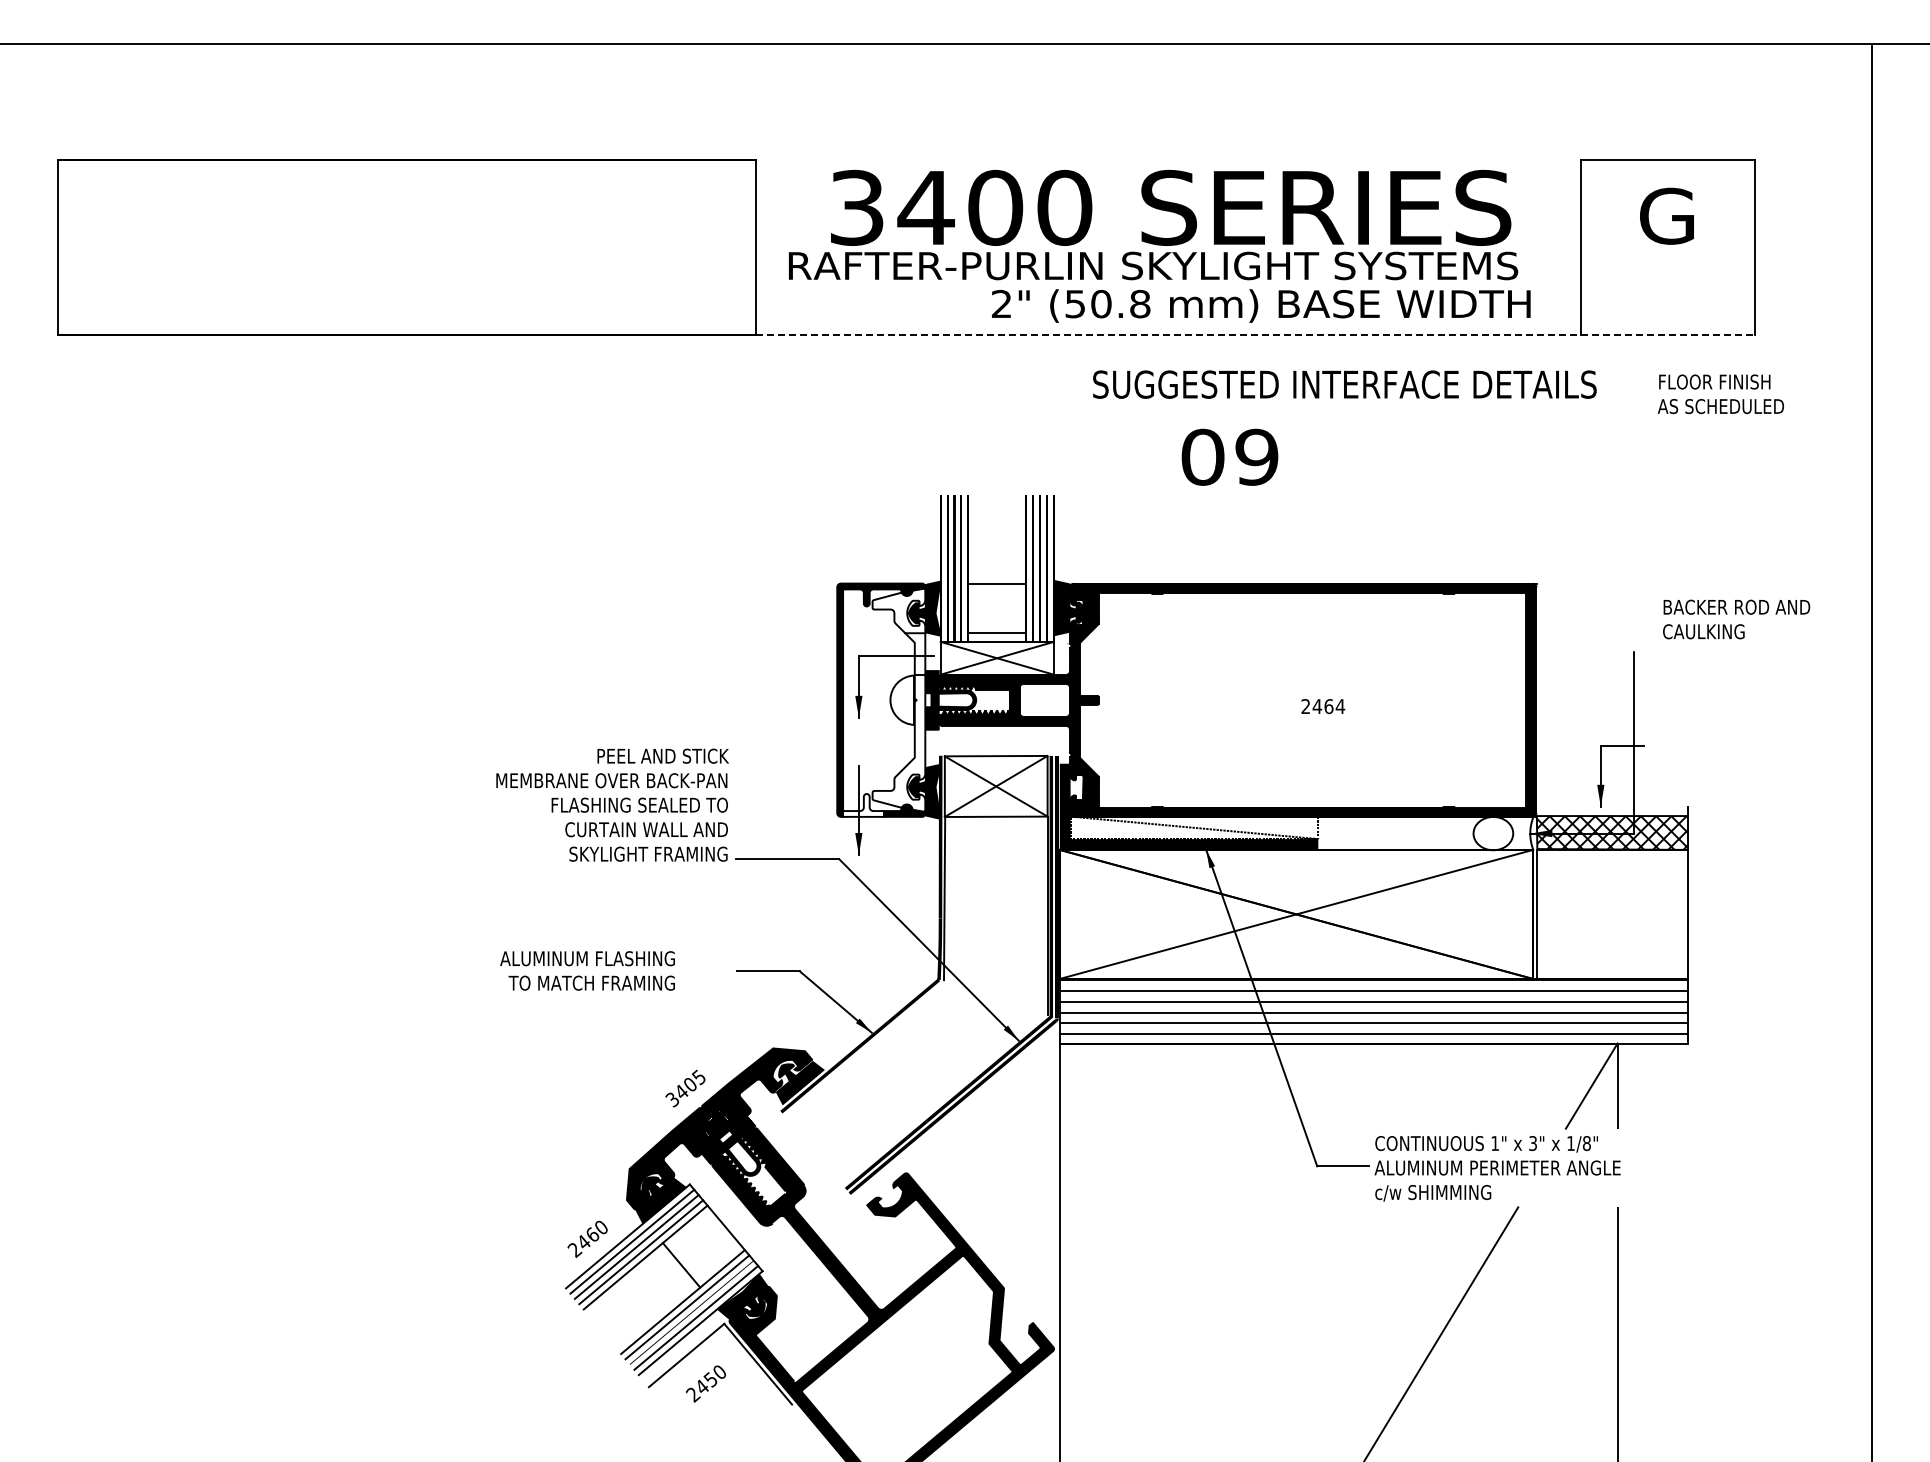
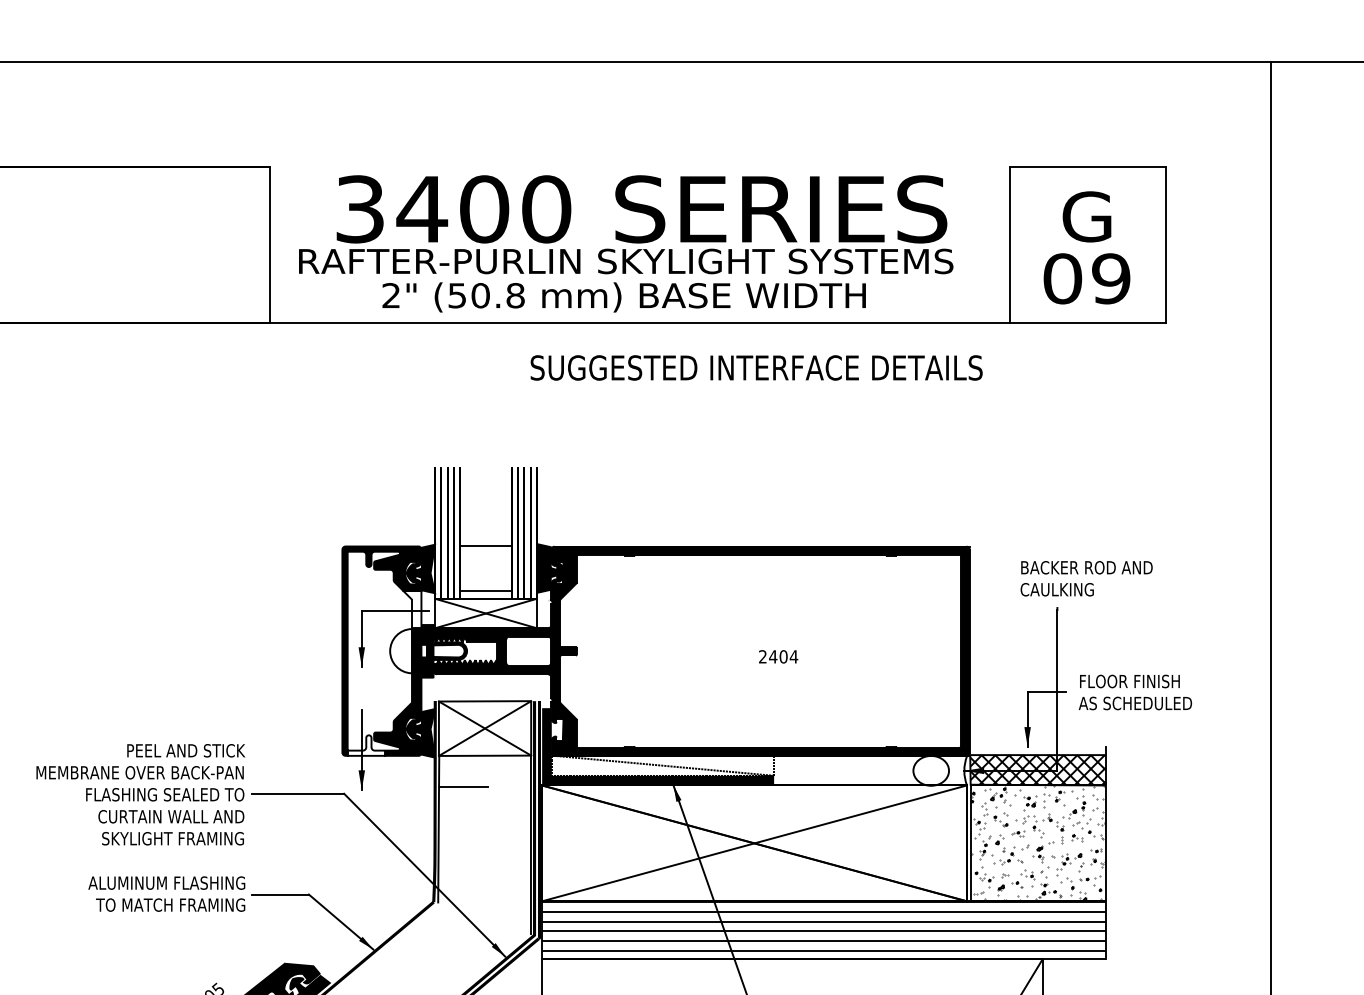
text: (1261, 305) -> (624, 296), moved
line: (1255, 334) -> (717, 322), dashed -> solid
text: (1344, 384) -> (756, 367), moved
text: (1720, 394) -> (1135, 692), moved
text: (1229, 456) -> (1086, 278), moved
fill: (898, 610) -> (397, 570), added
text: (1736, 619) -> (1086, 578), moved
text: (1328, 706) -> (783, 656), 2464 -> 2404
fill: (898, 742) -> (397, 689), added
text: (612, 804) -> (140, 794), moved
line: (971, 851) -> (462, 786), added
hatch: (1612, 914) -> (1038, 843), added
text: (587, 970) -> (166, 893), moved

